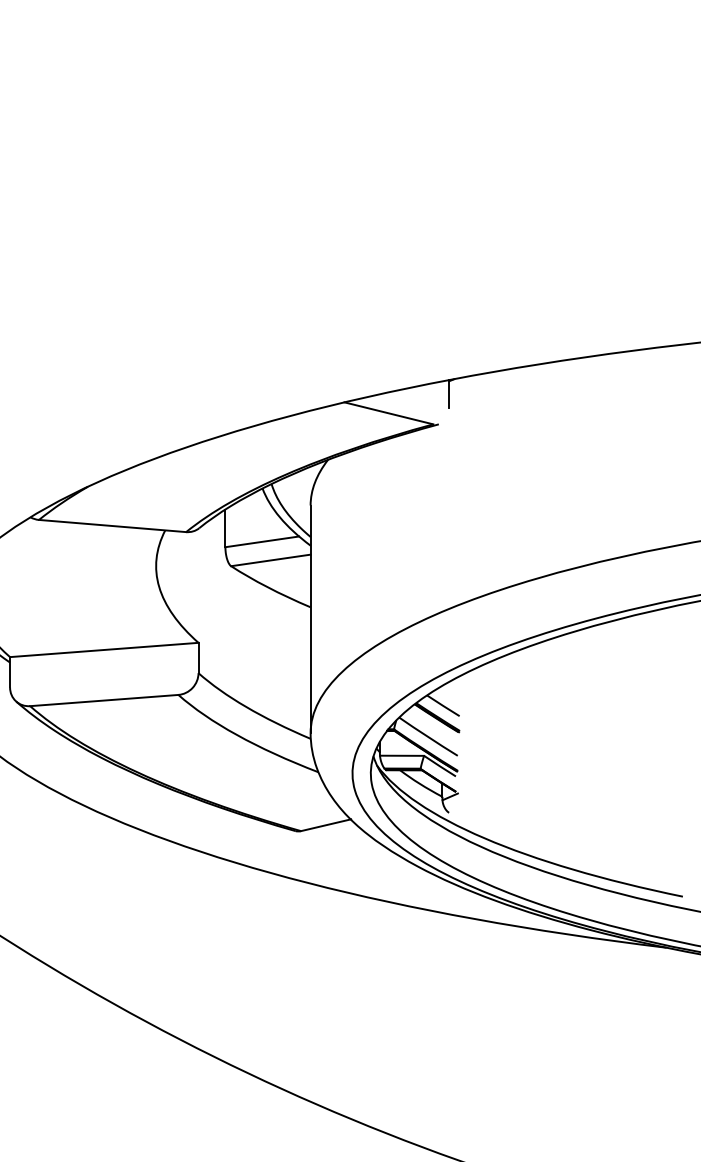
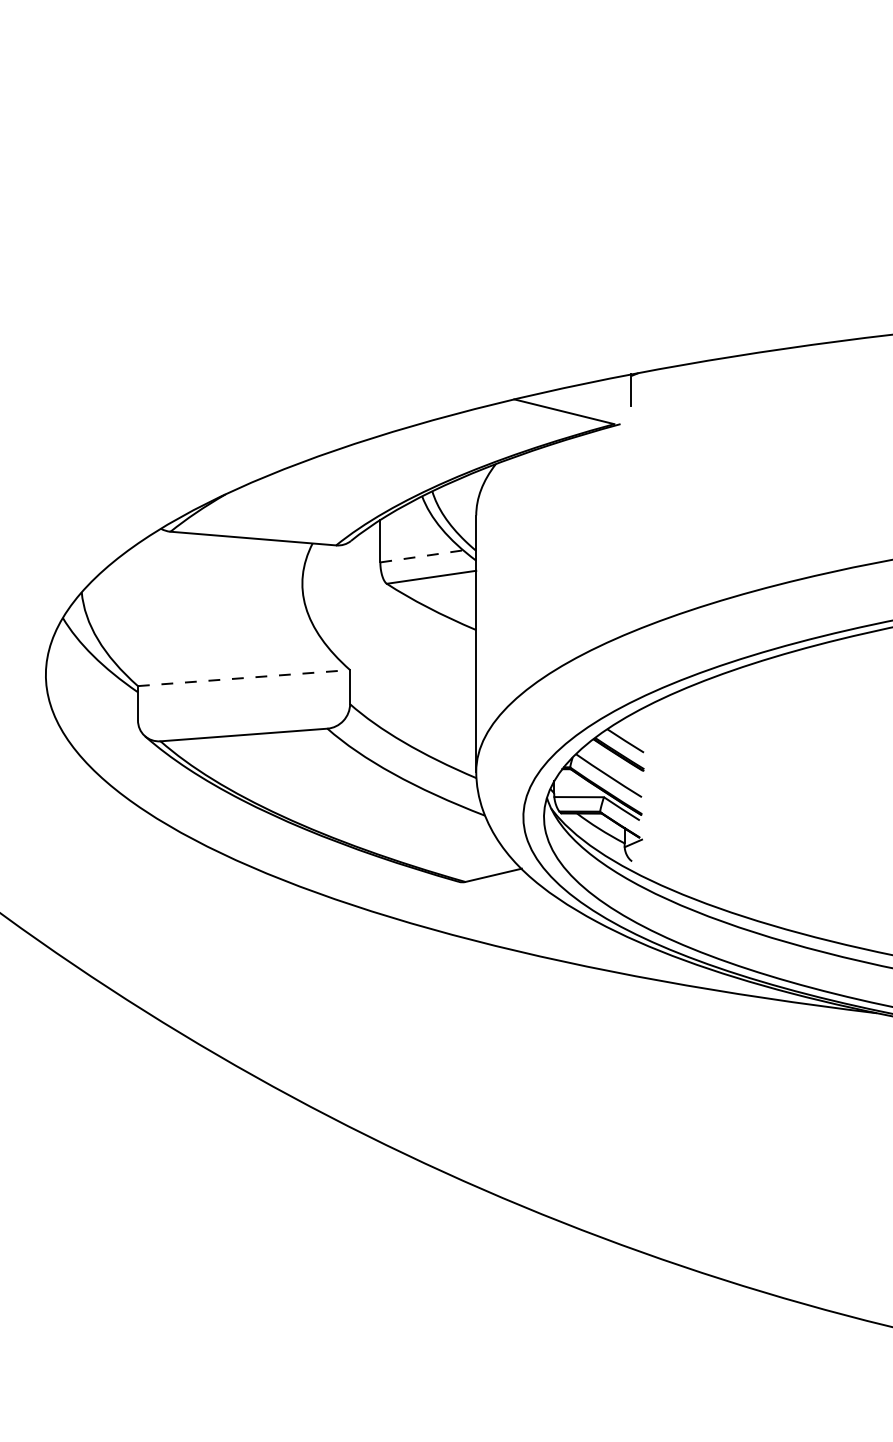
line: (261, 541) -> (421, 556), solid -> dashed
line: (104, 650) -> (244, 678), solid -> dashed

